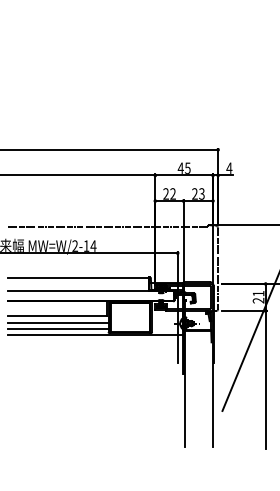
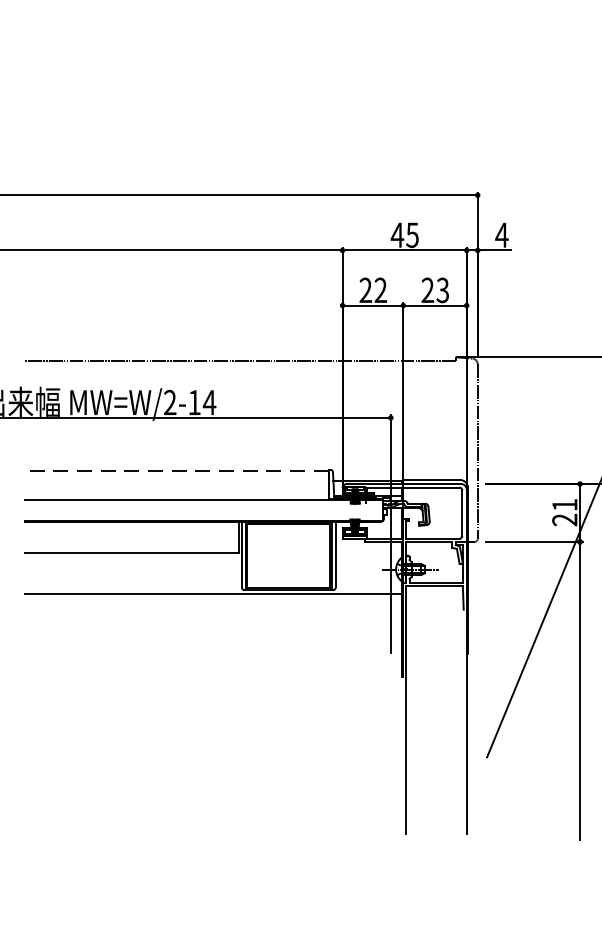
line: (77, 277) -> (175, 470), solid -> dashed
line: (57, 323) -> (132, 569), removed
line: (57, 328) -> (132, 579), removed

